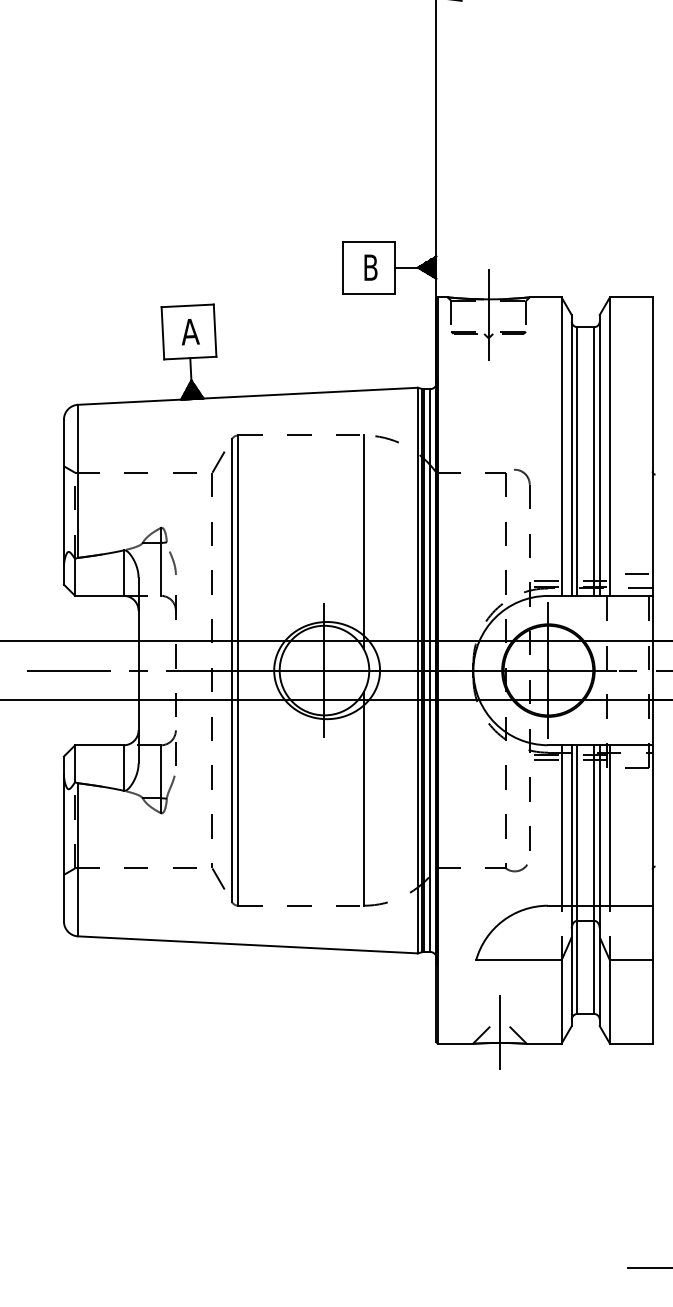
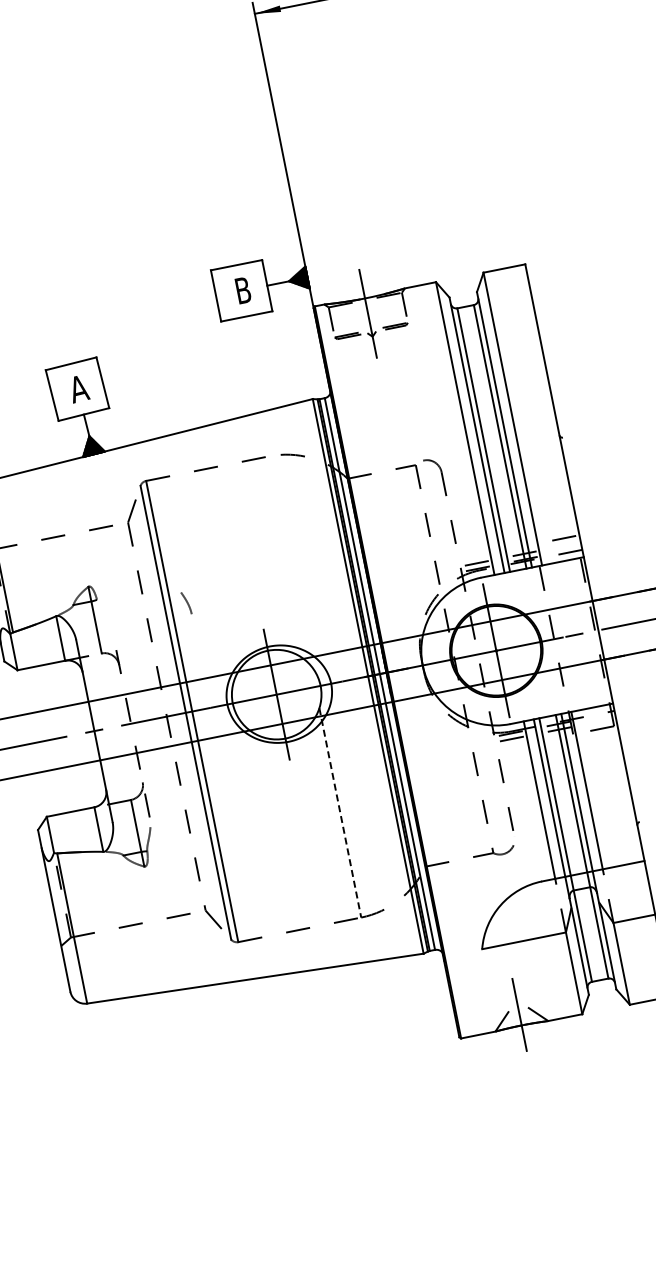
line: (363, 541) -> (289, 560), removed
line: (172, 562) -> (185, 602), moved
line: (363, 798) -> (340, 812), solid -> dashed

